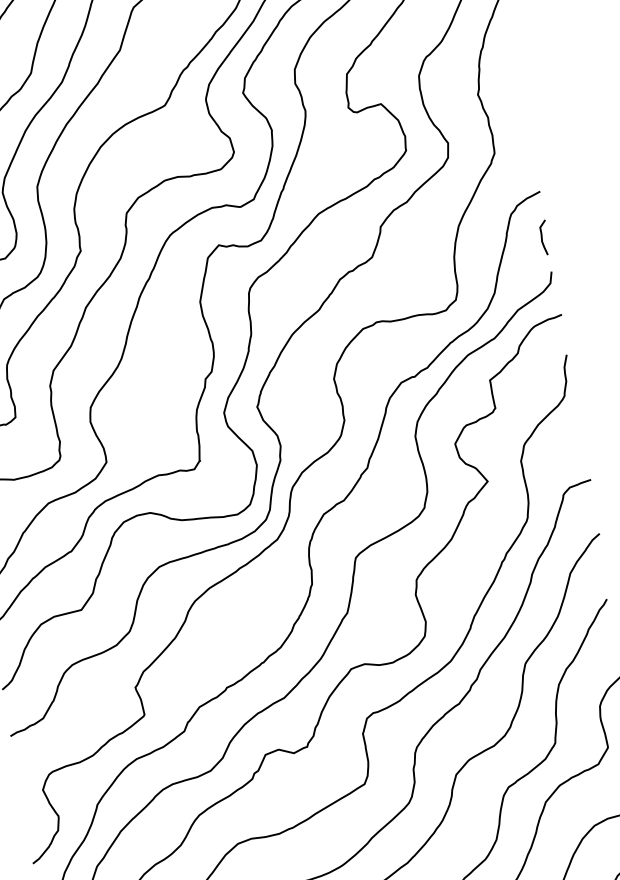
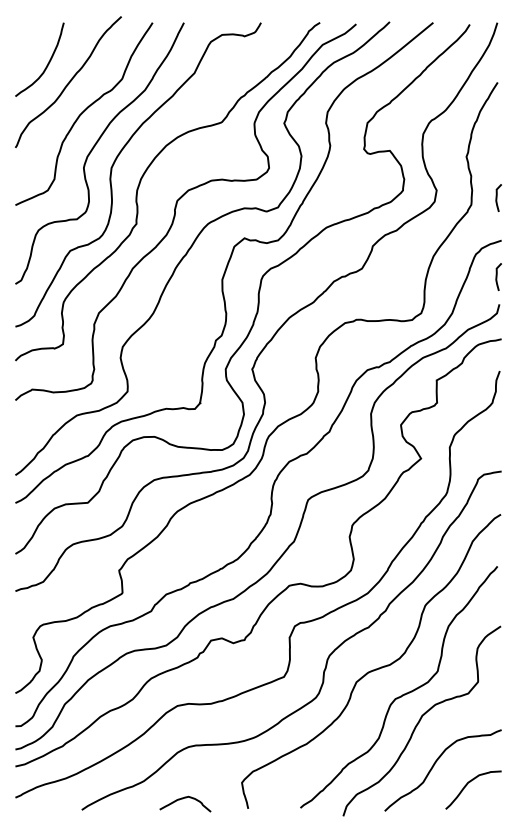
curve: (525, 138) -> (497, 197), added

